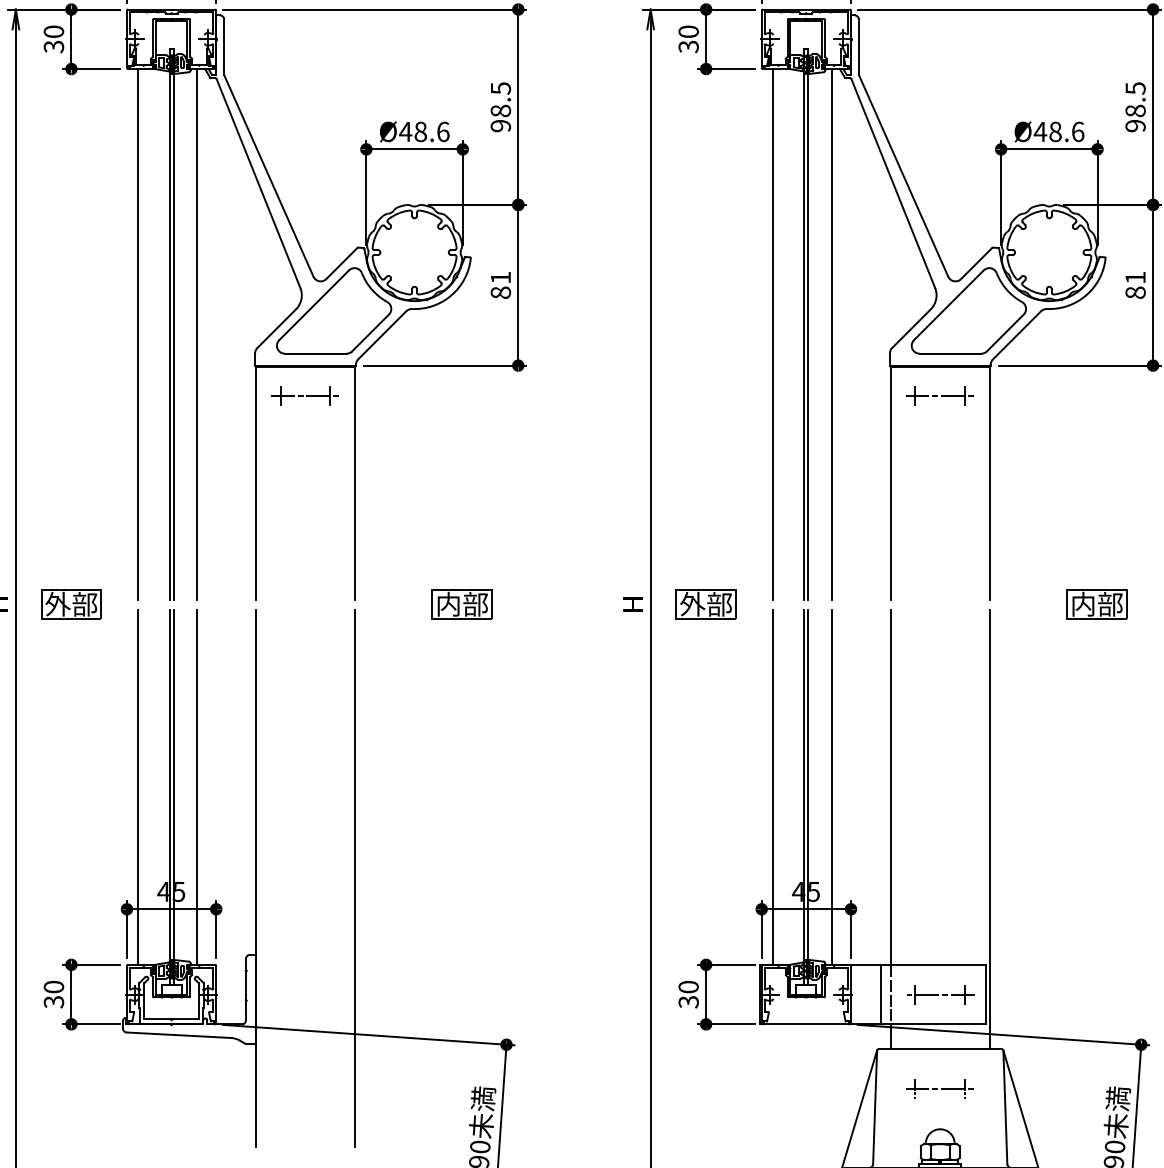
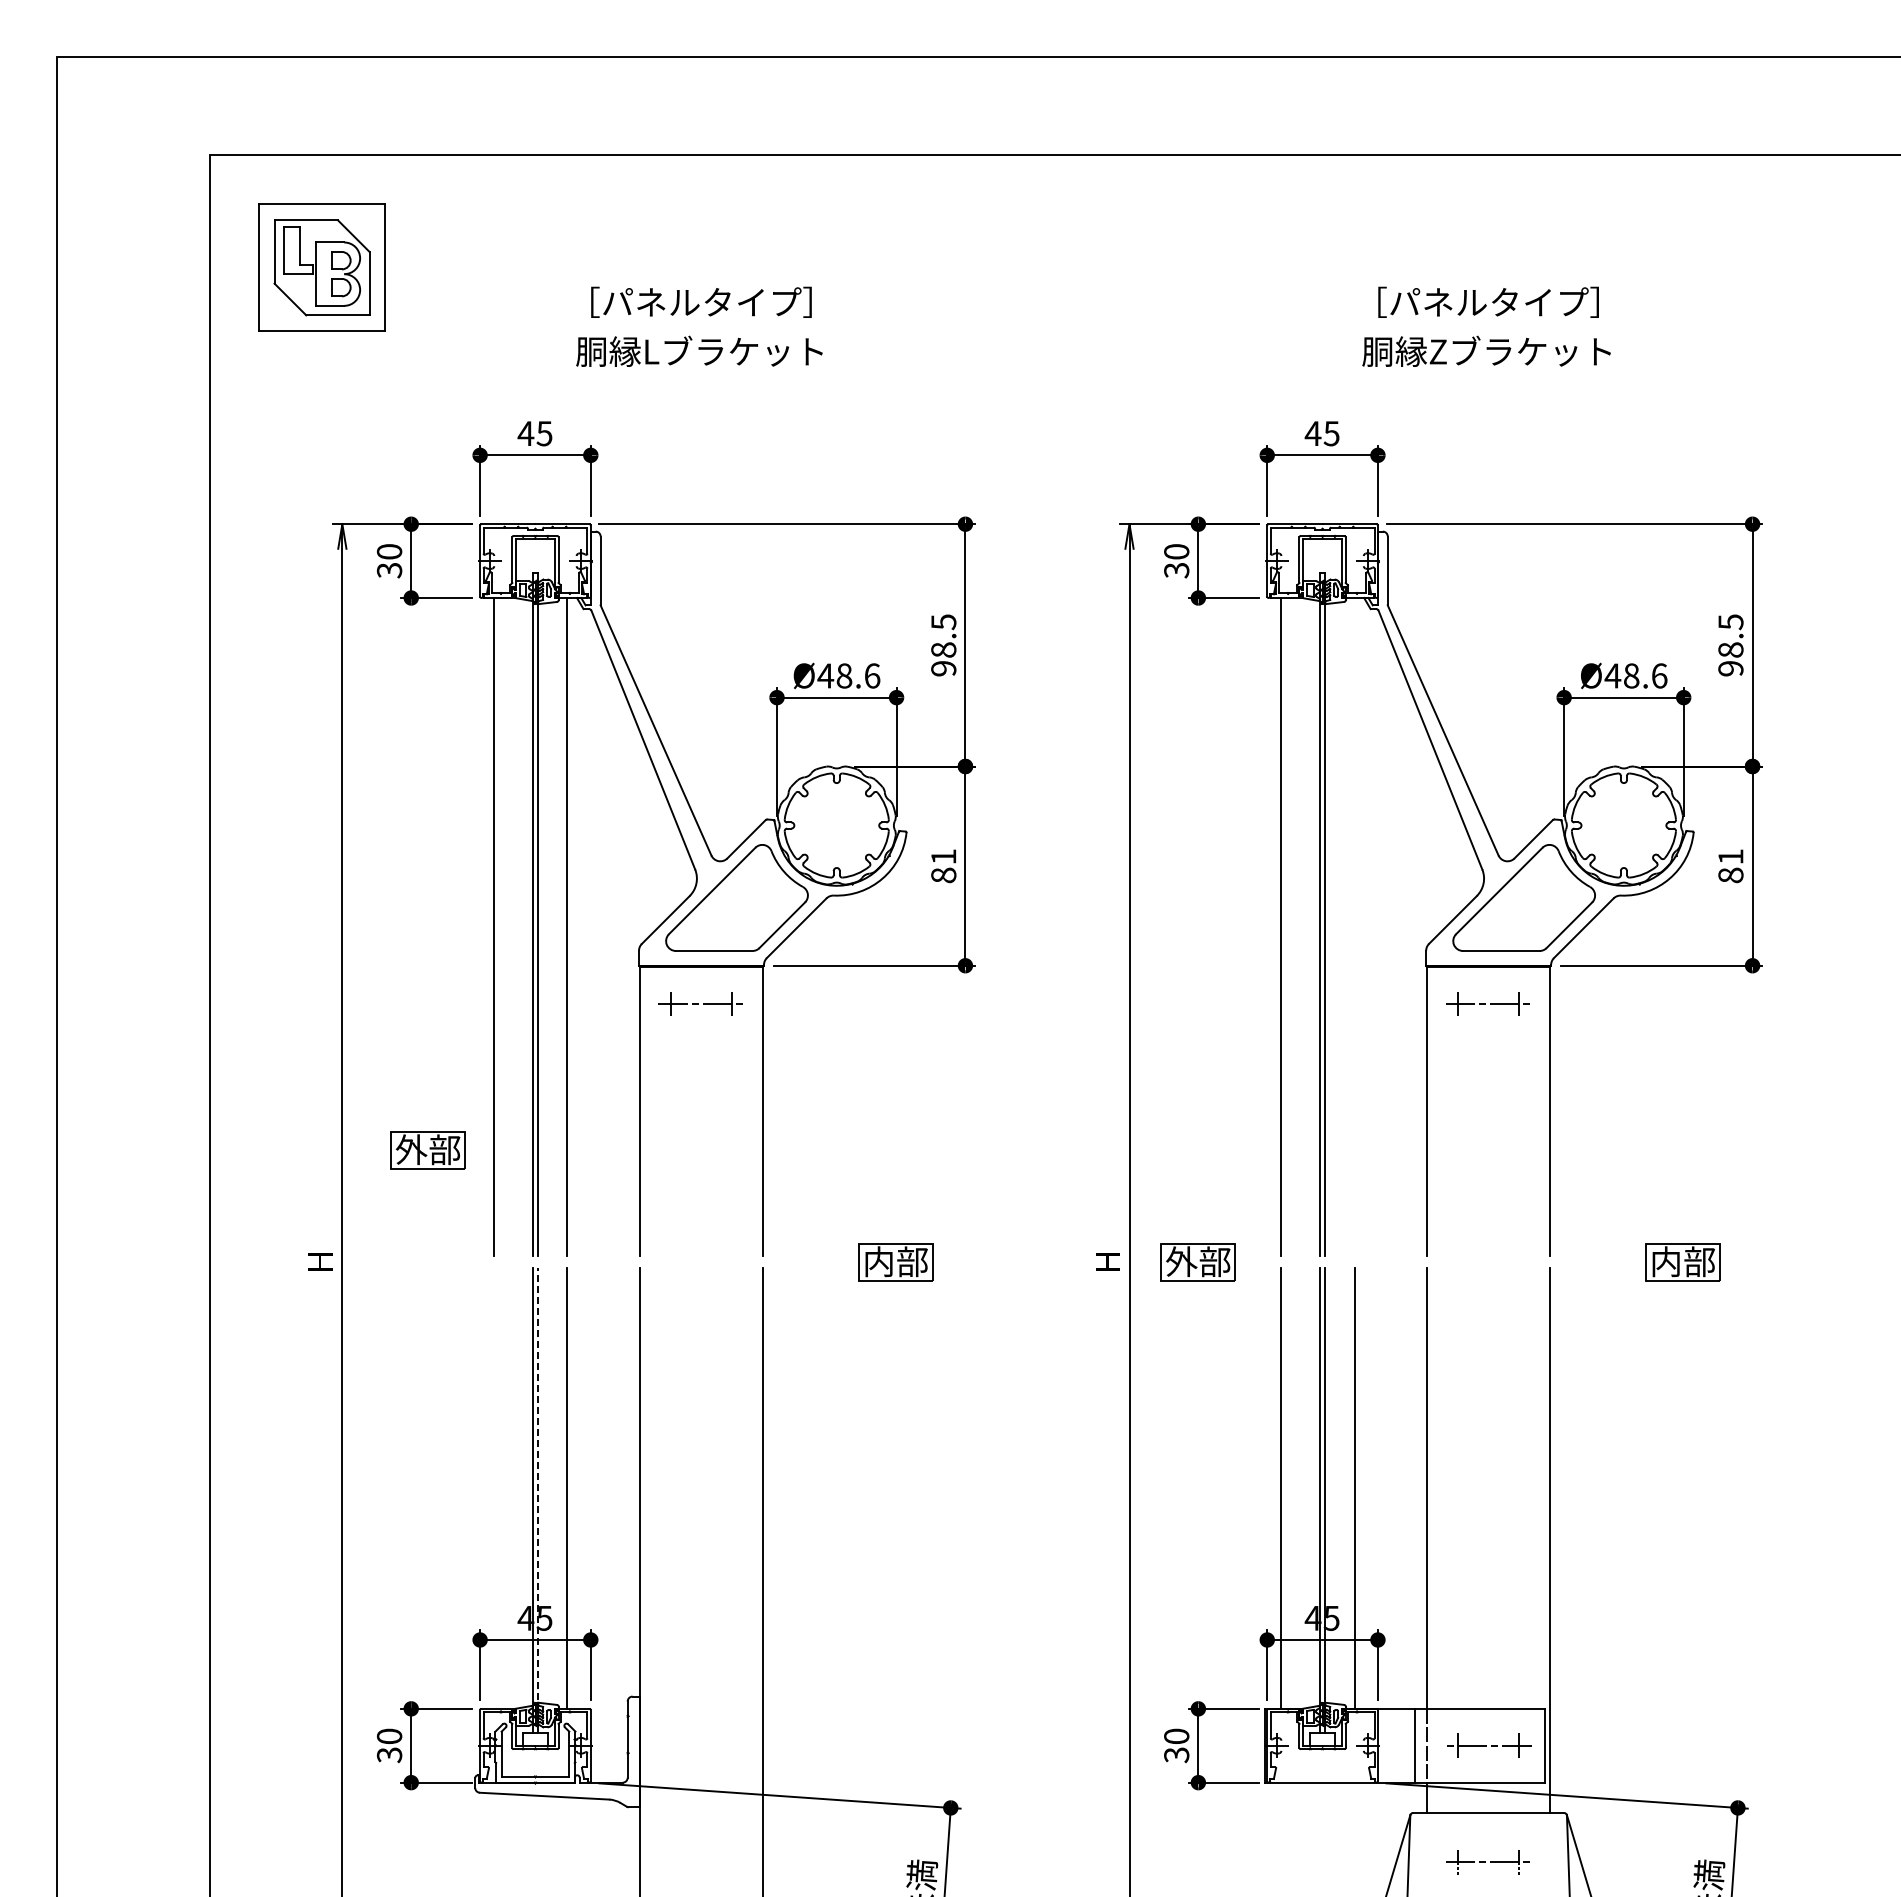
line: (832, 334) -> (1354, 927), removed
part: (70, 604) -> (427, 1150), moved
line: (137, 787) -> (493, 1488), removed
line: (173, 796) -> (537, 1500), solid -> dashed

